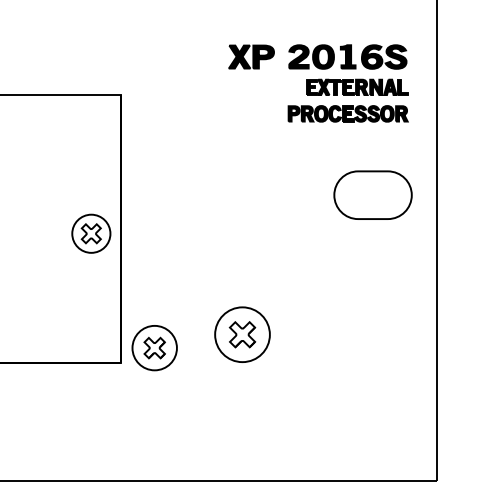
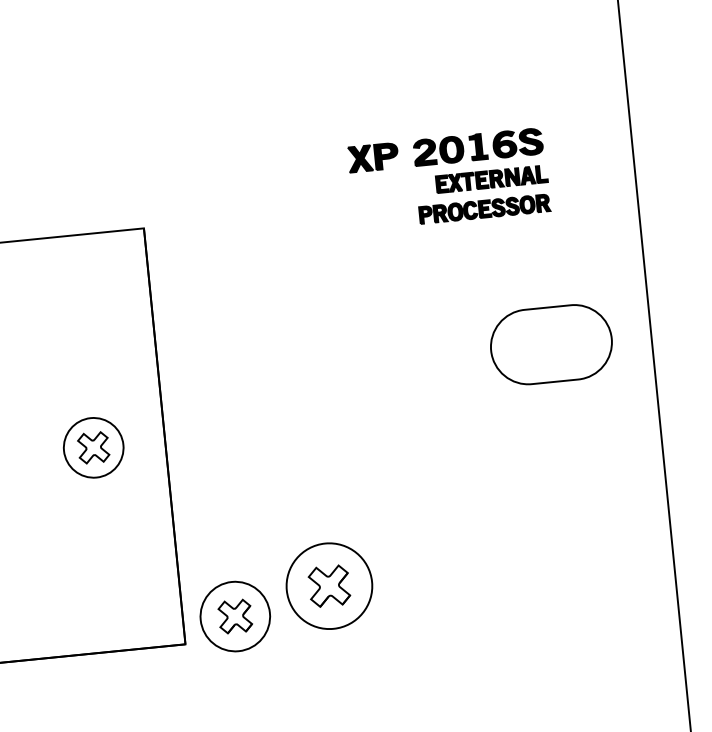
part: (318, 83) -> (449, 179), size x0.7
part: (91, 233) -> (93, 447), moved
part: (242, 334) -> (329, 585), moved

